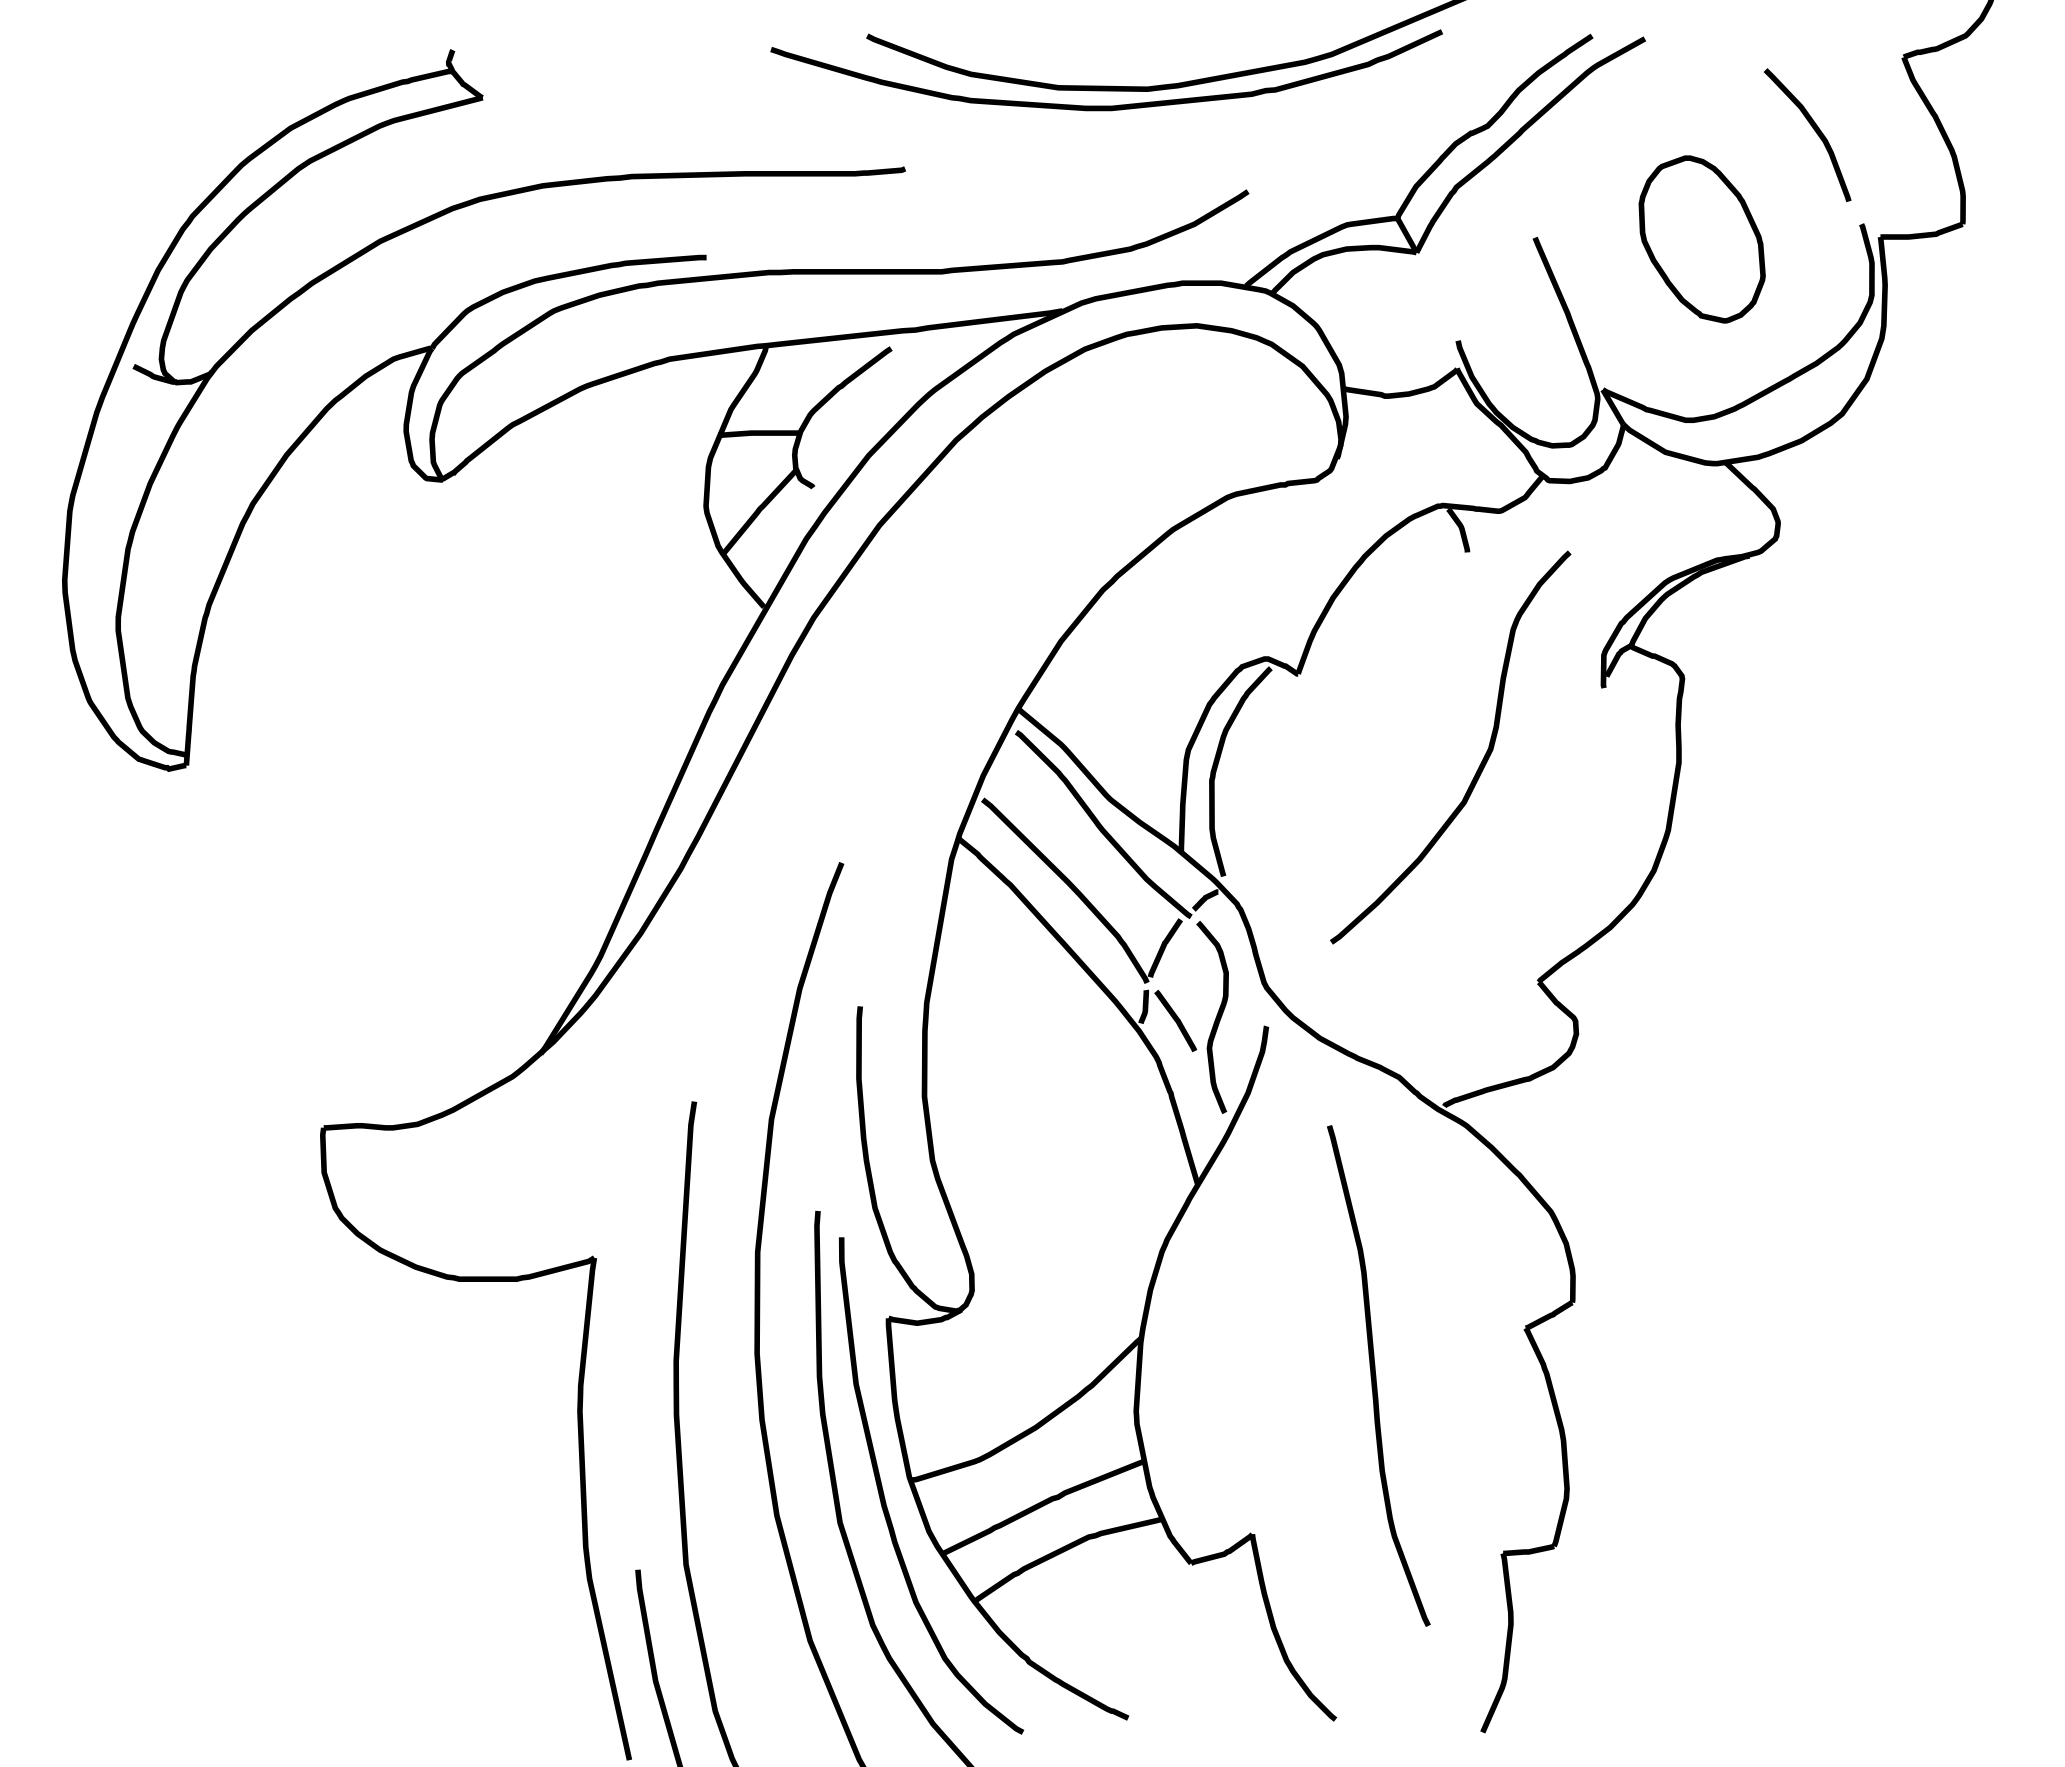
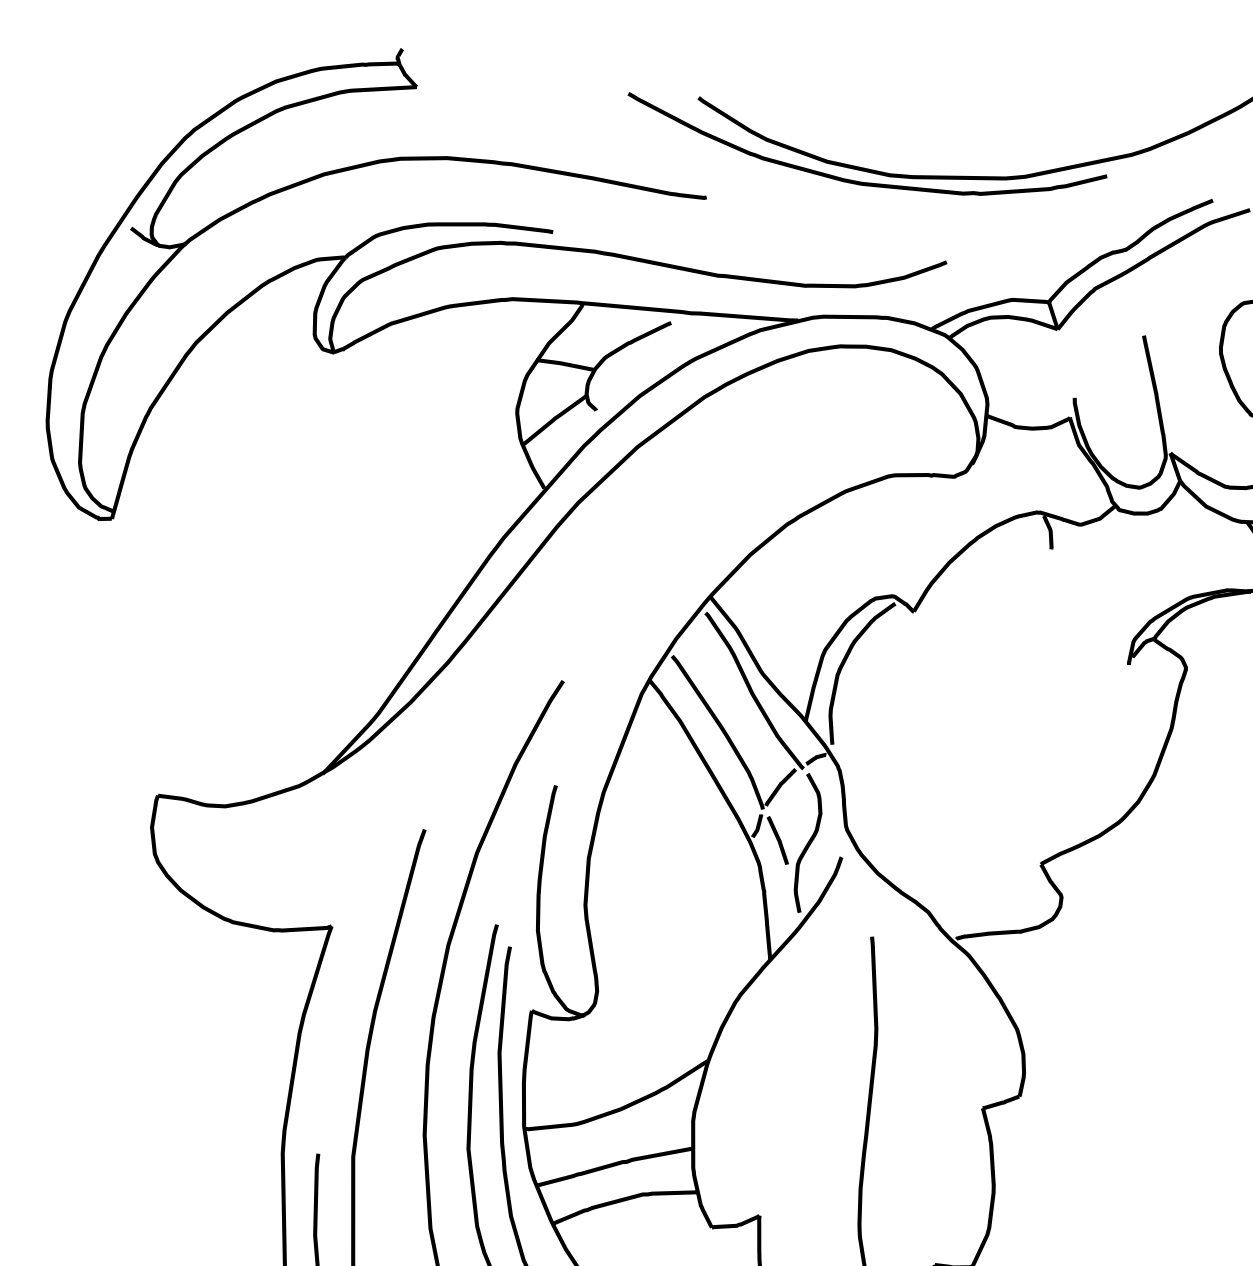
curve: (1480, 763) -> (1030, 701), removed

